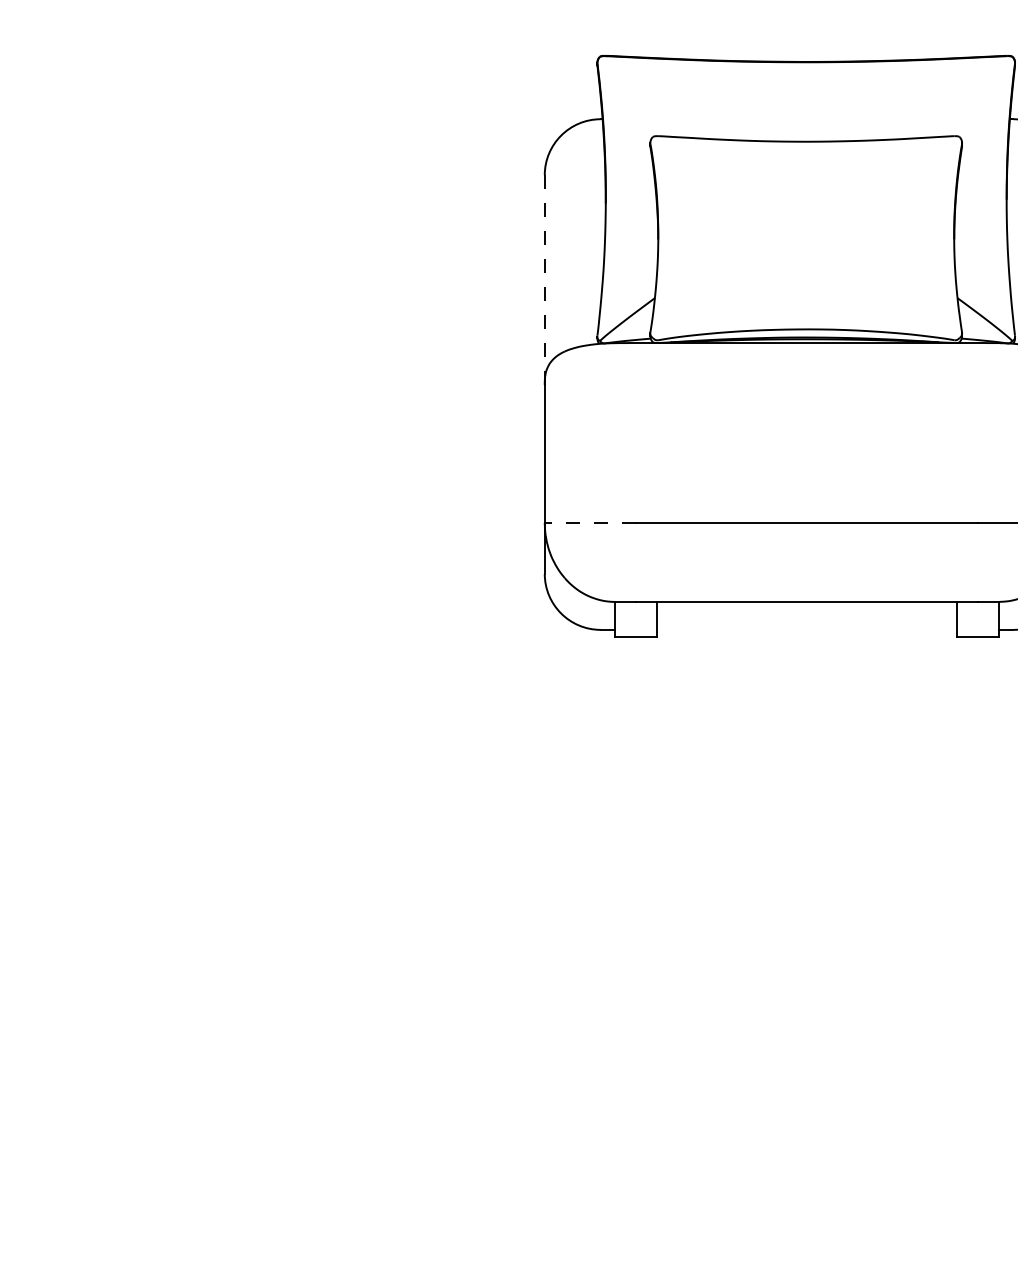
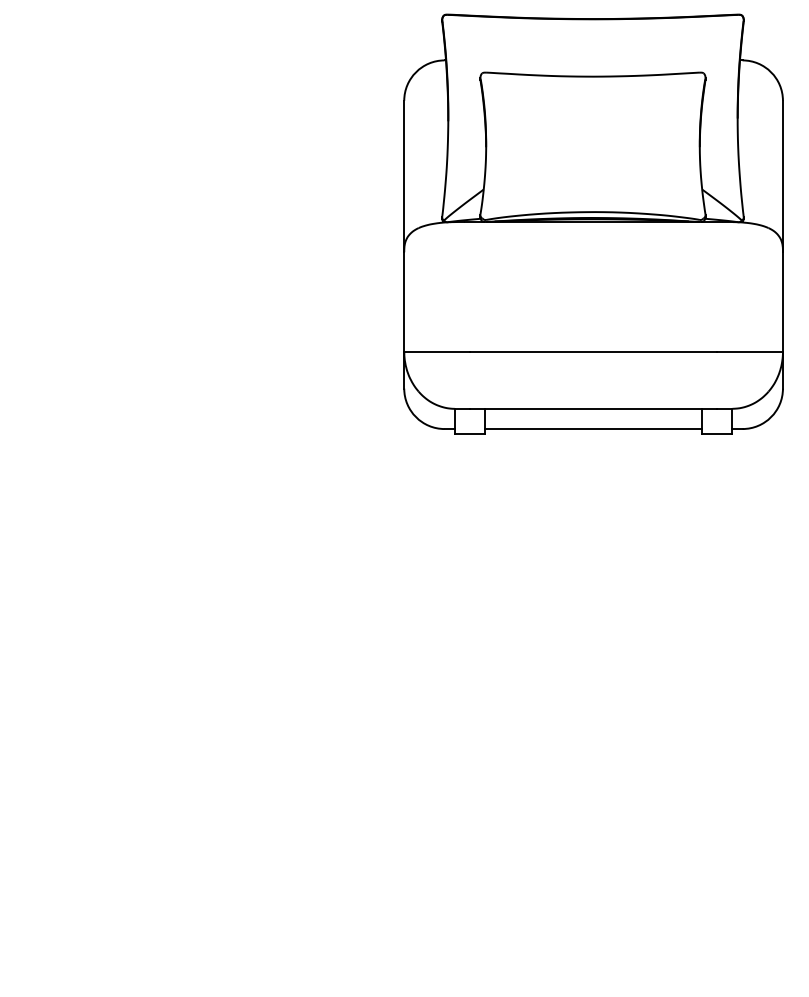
line: (545, 280) -> (404, 176), dashed -> solid
line: (590, 522) -> (437, 351), dashed -> solid
line: (806, 630) -> (593, 429), added

